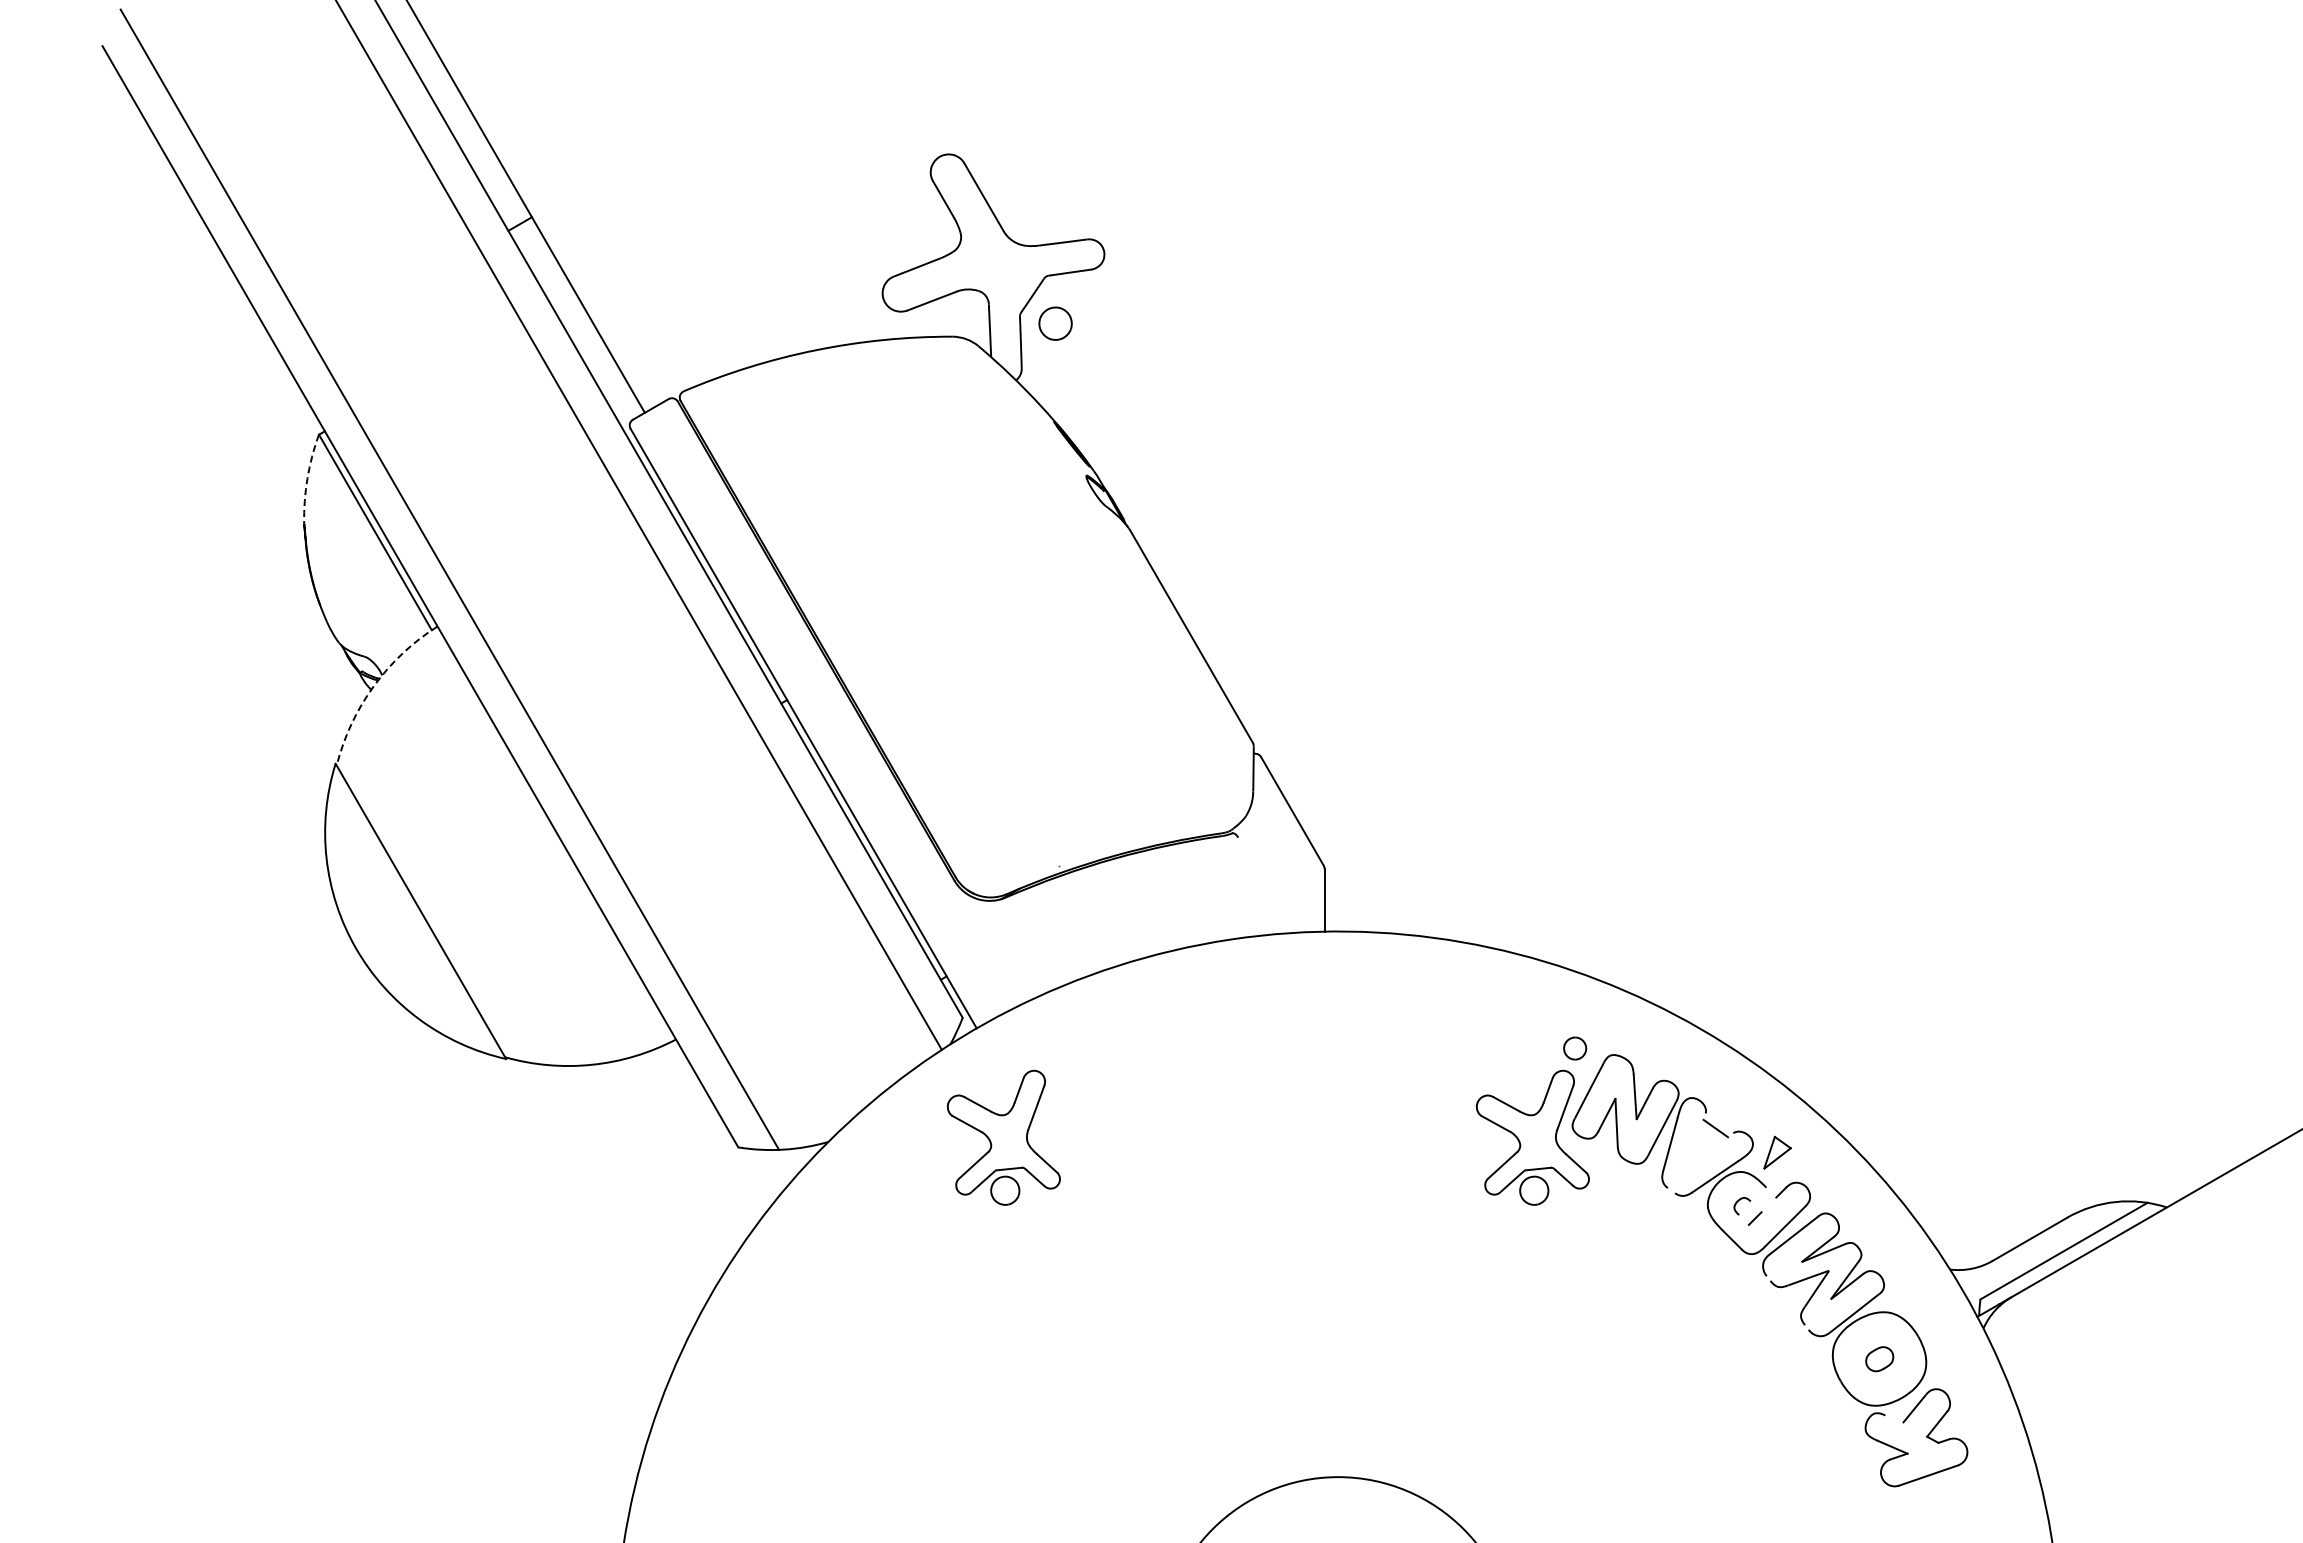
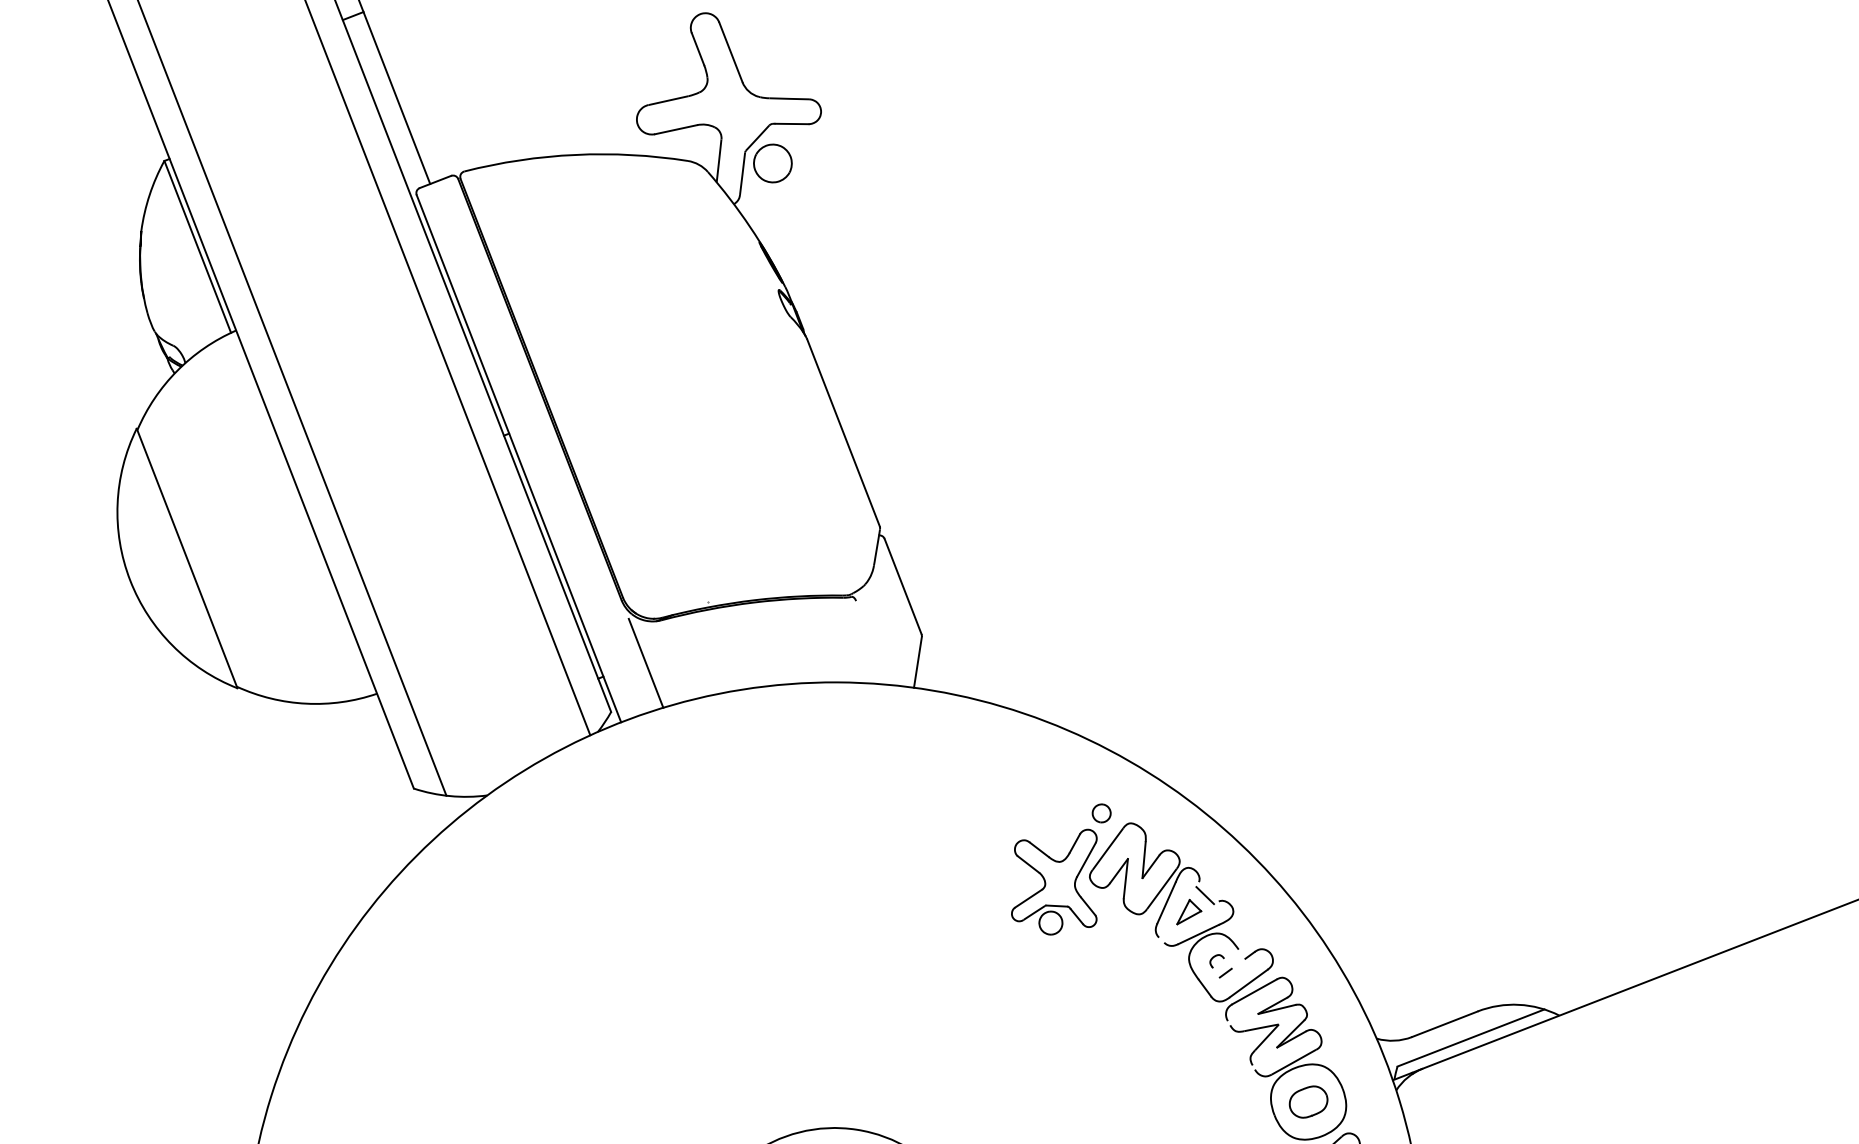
part: (1055, 323) -> (772, 163), size x1.43
arc: (307, 478) -> (149, 194), dashed -> solid
arc: (373, 686) -> (176, 371), dashed -> solid
line: (995, 951) -> (645, 662), added
part: (1003, 1137) -> (629, 813), removed
part: (1777, 1152) -> (1189, 912), moved
part: (1879, 1359) -> (1308, 1102), size x1.67

